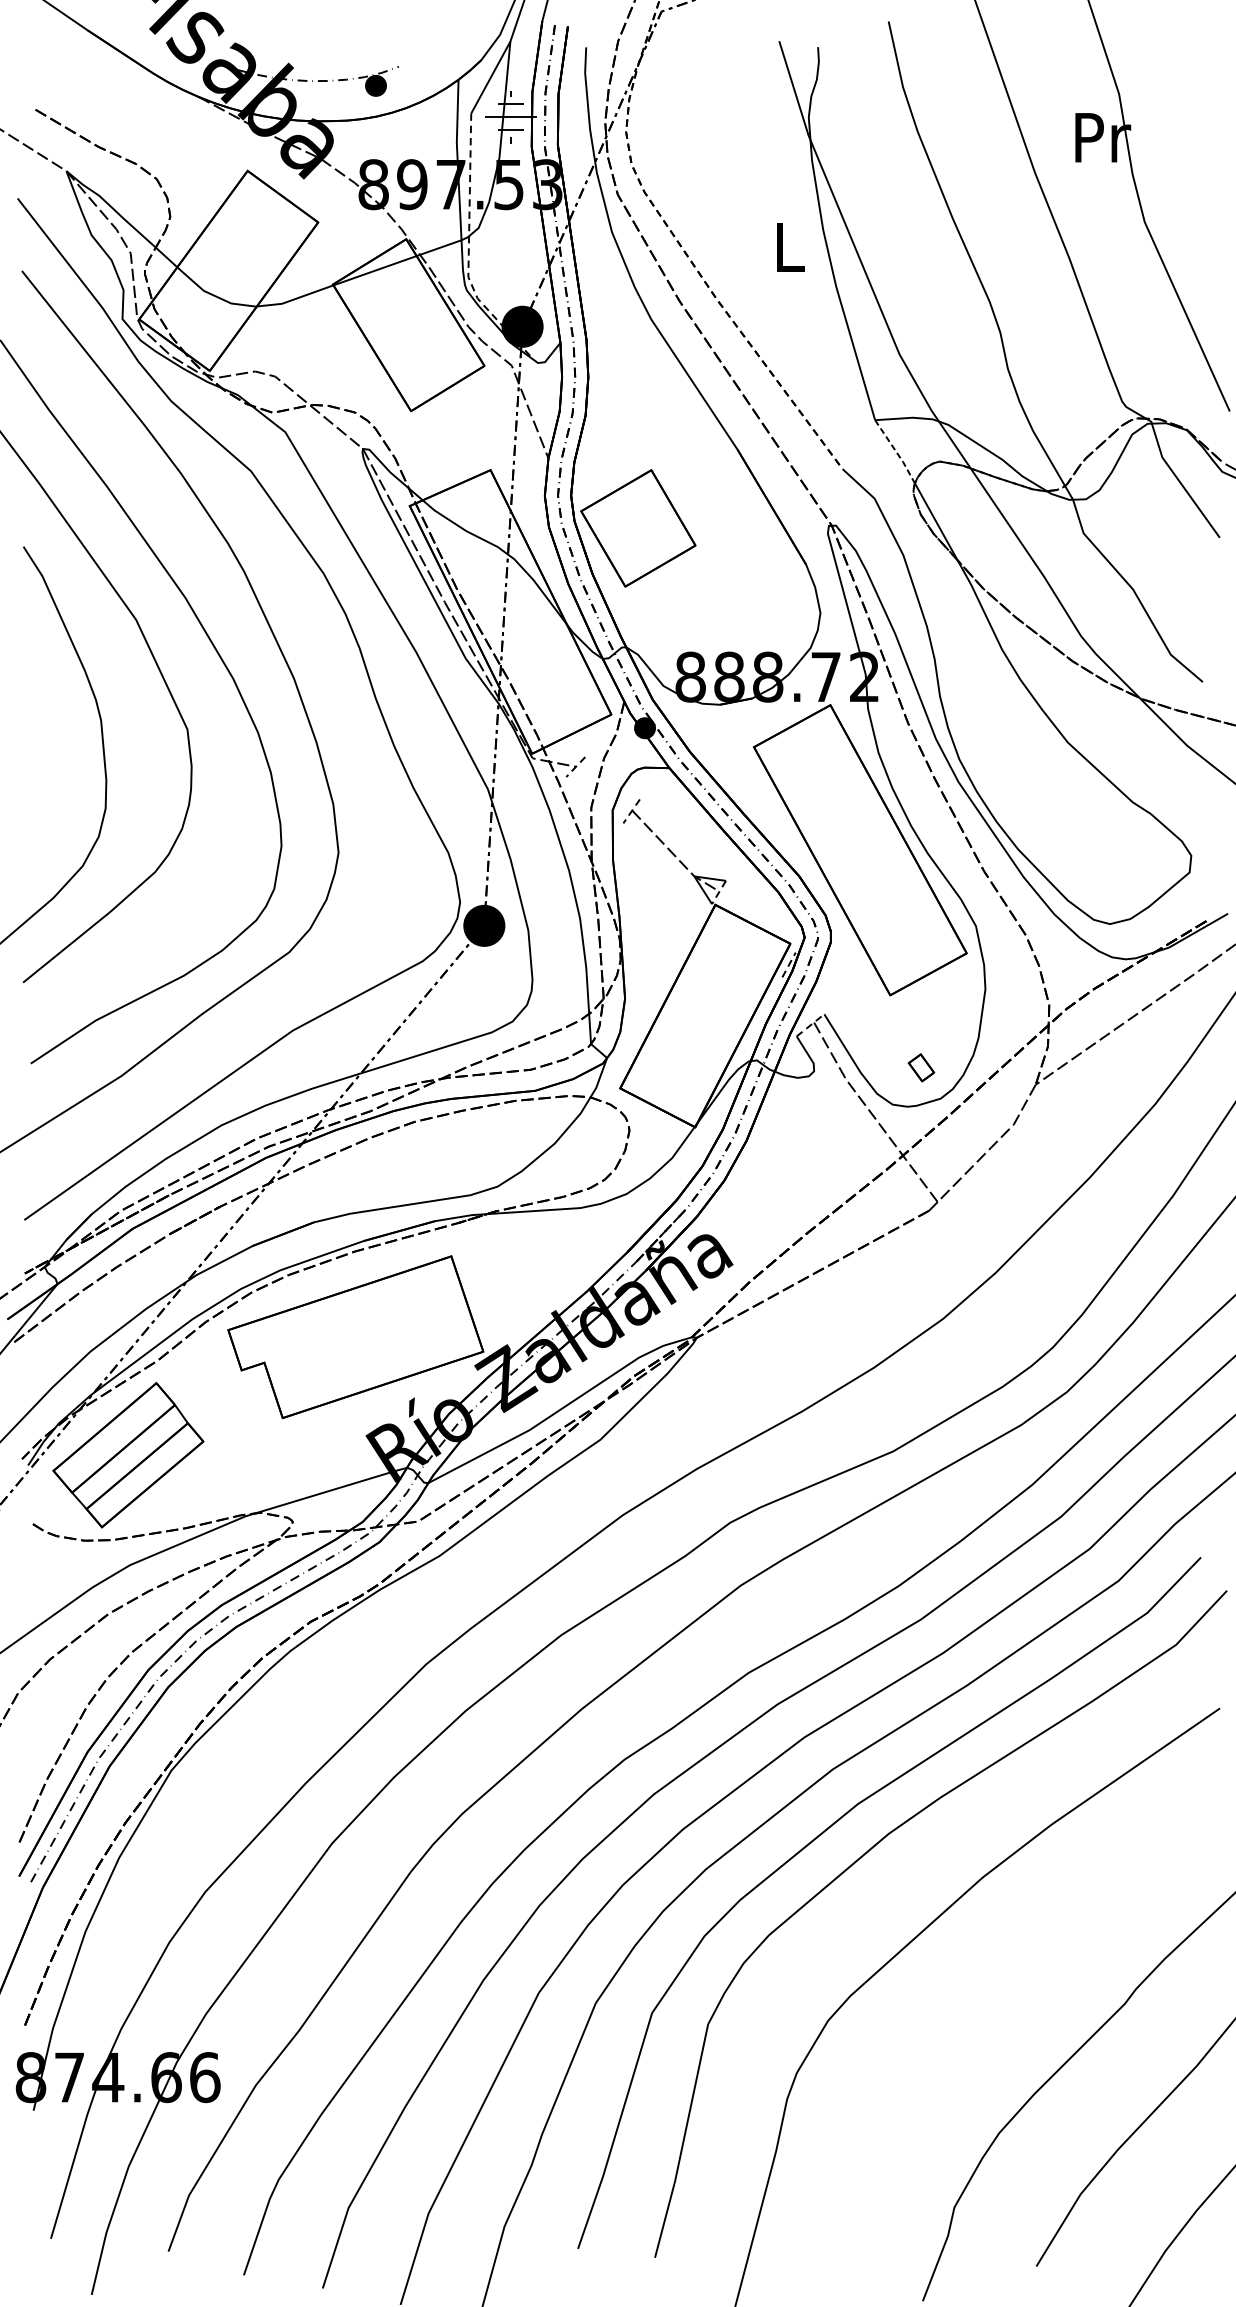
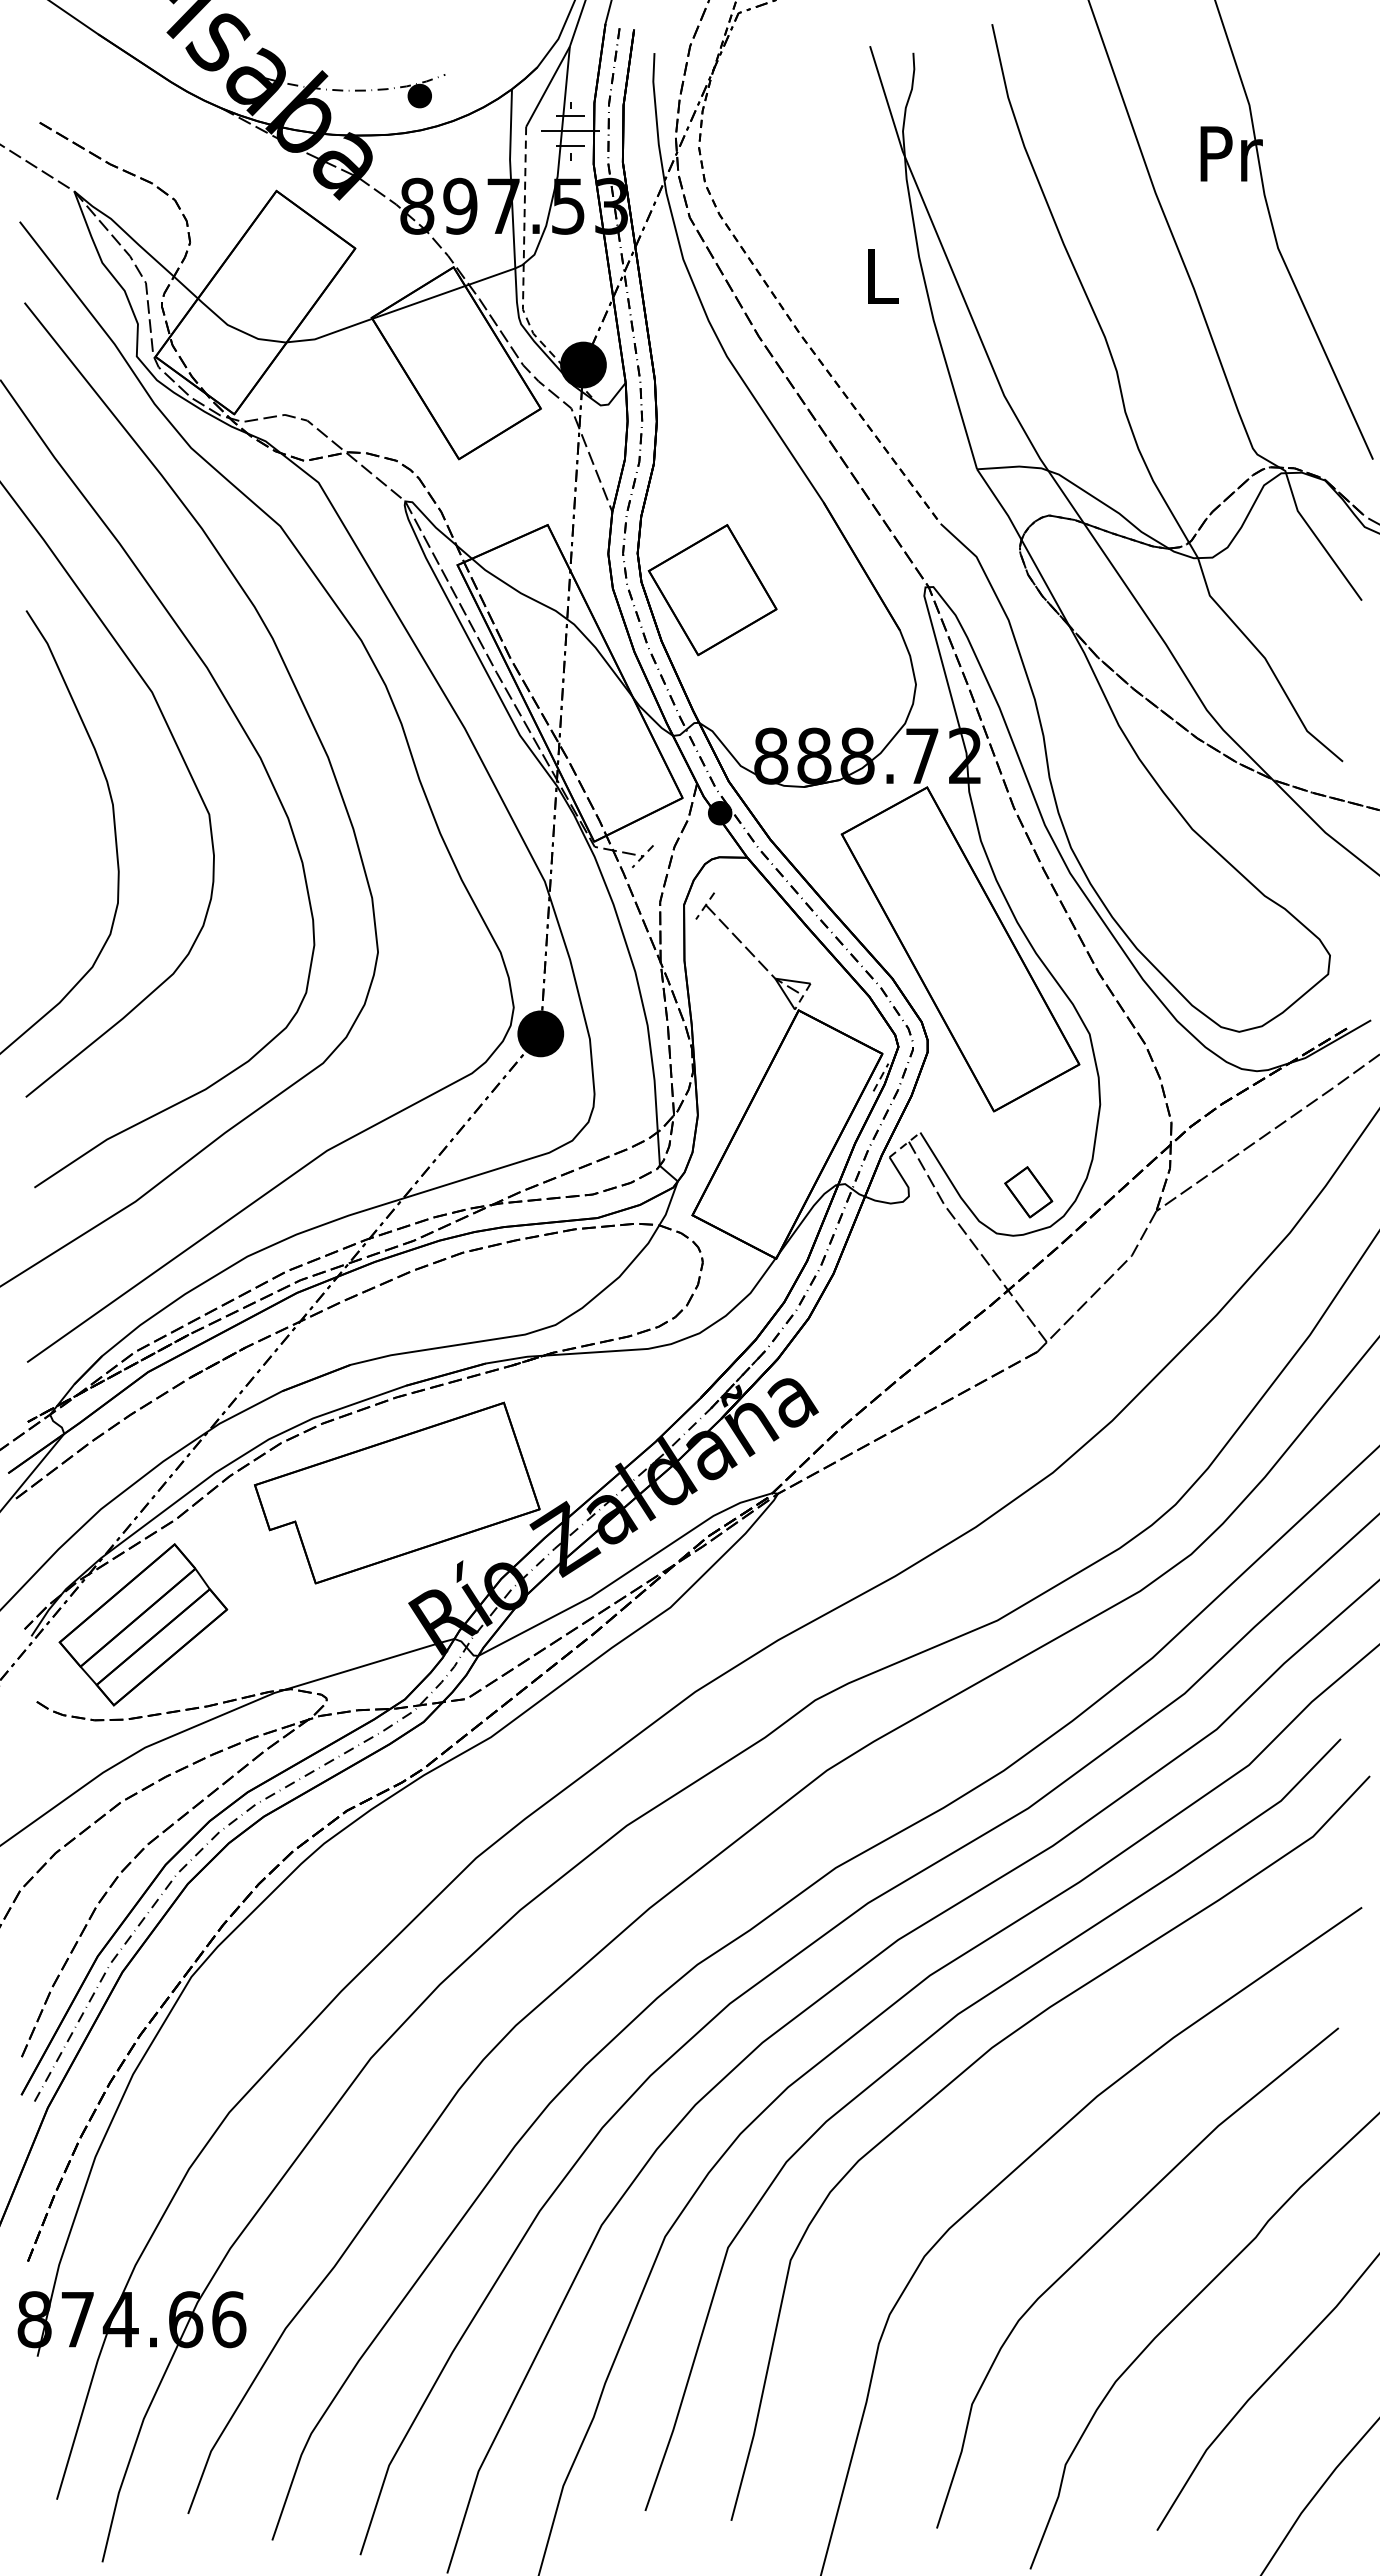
line: (896, 451) -> (1000, 504), dashed -> solid
part: (921, 1067) -> (1028, 1192), size x1.67
curve: (985, 2006) -> (1100, 2240), added

